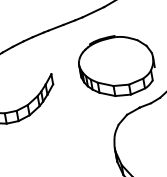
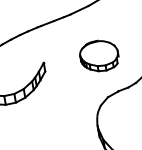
part: (117, 65) -> (99, 55), size x0.6

